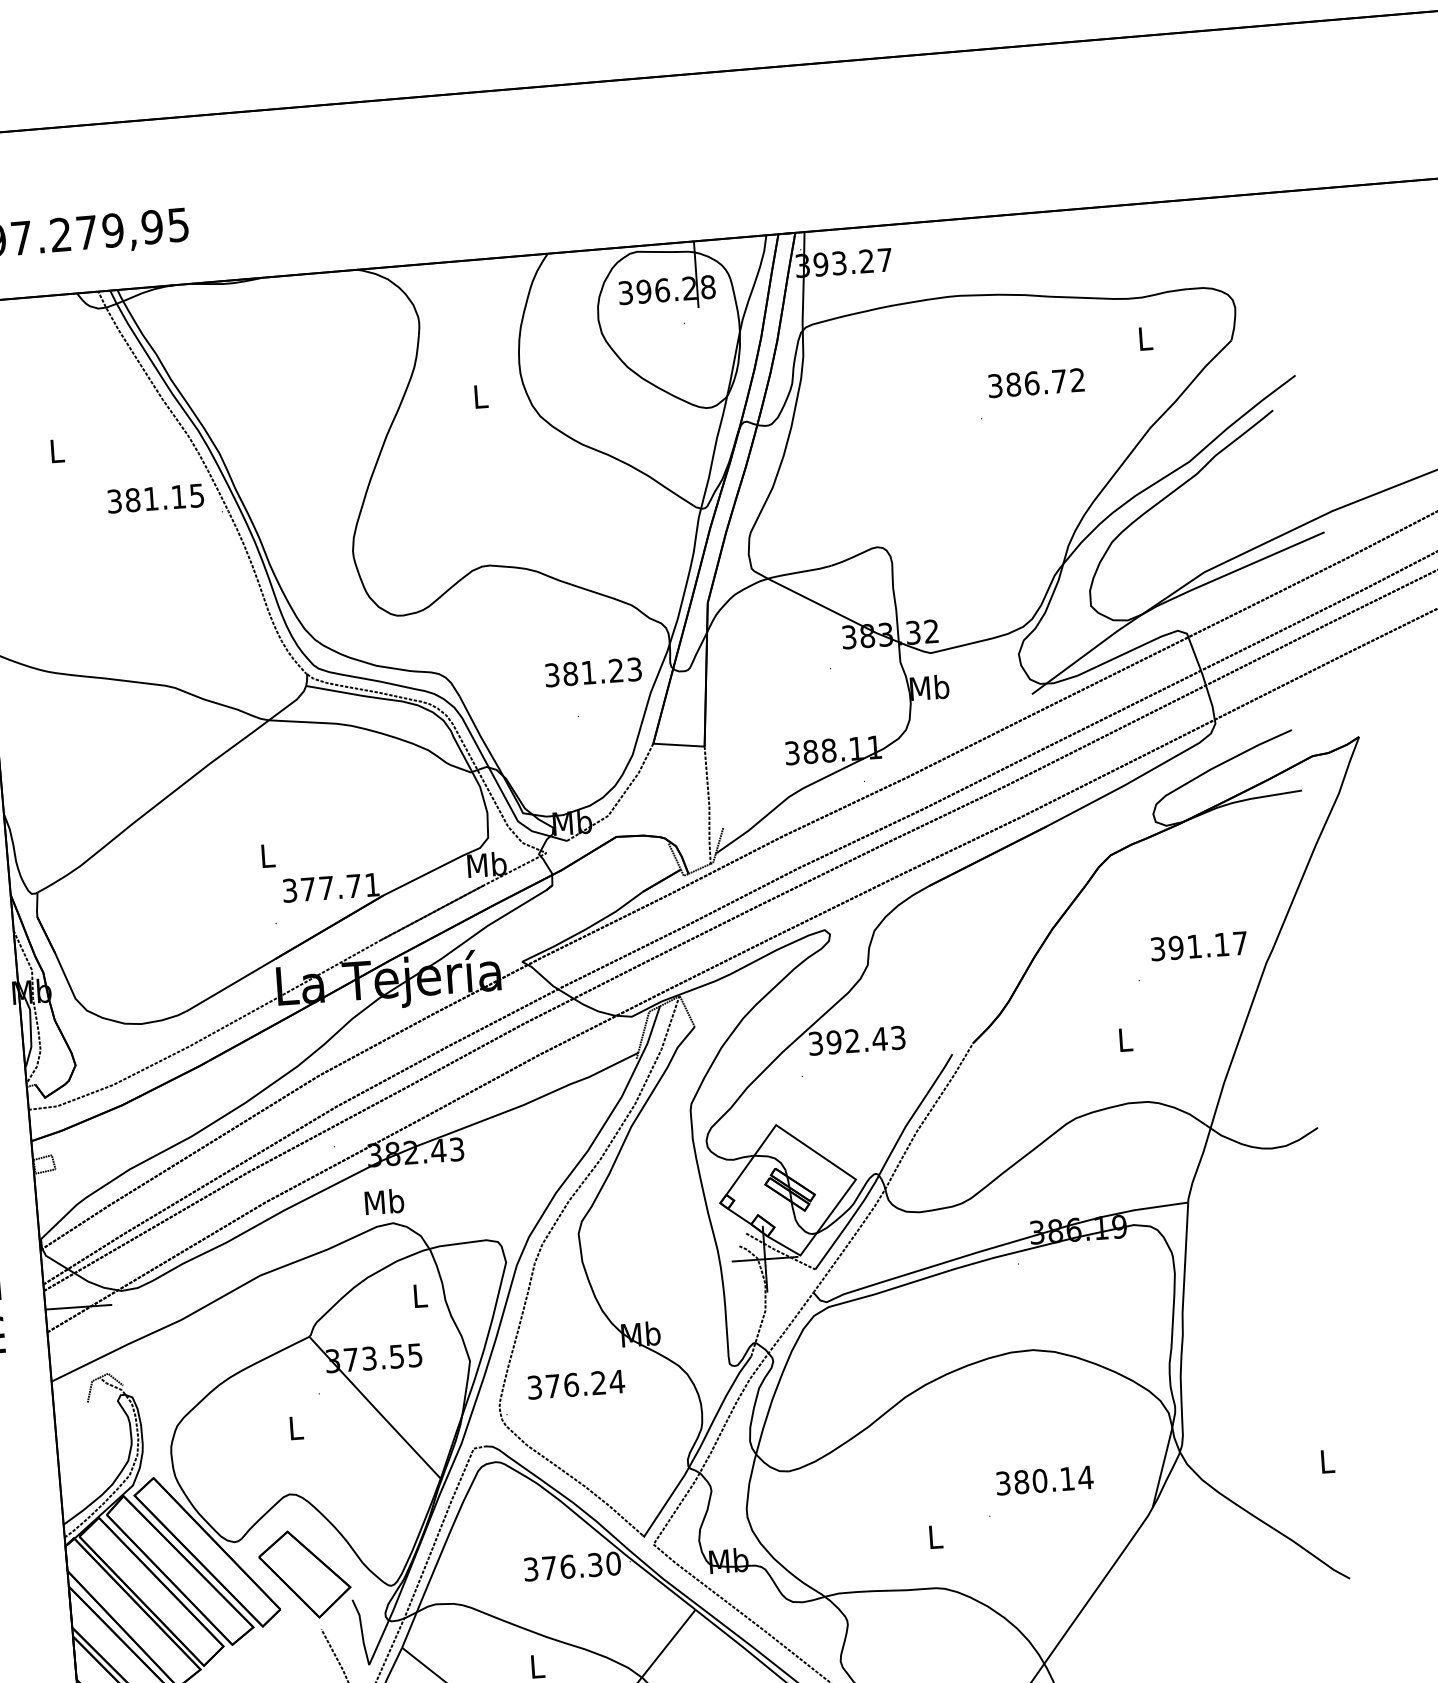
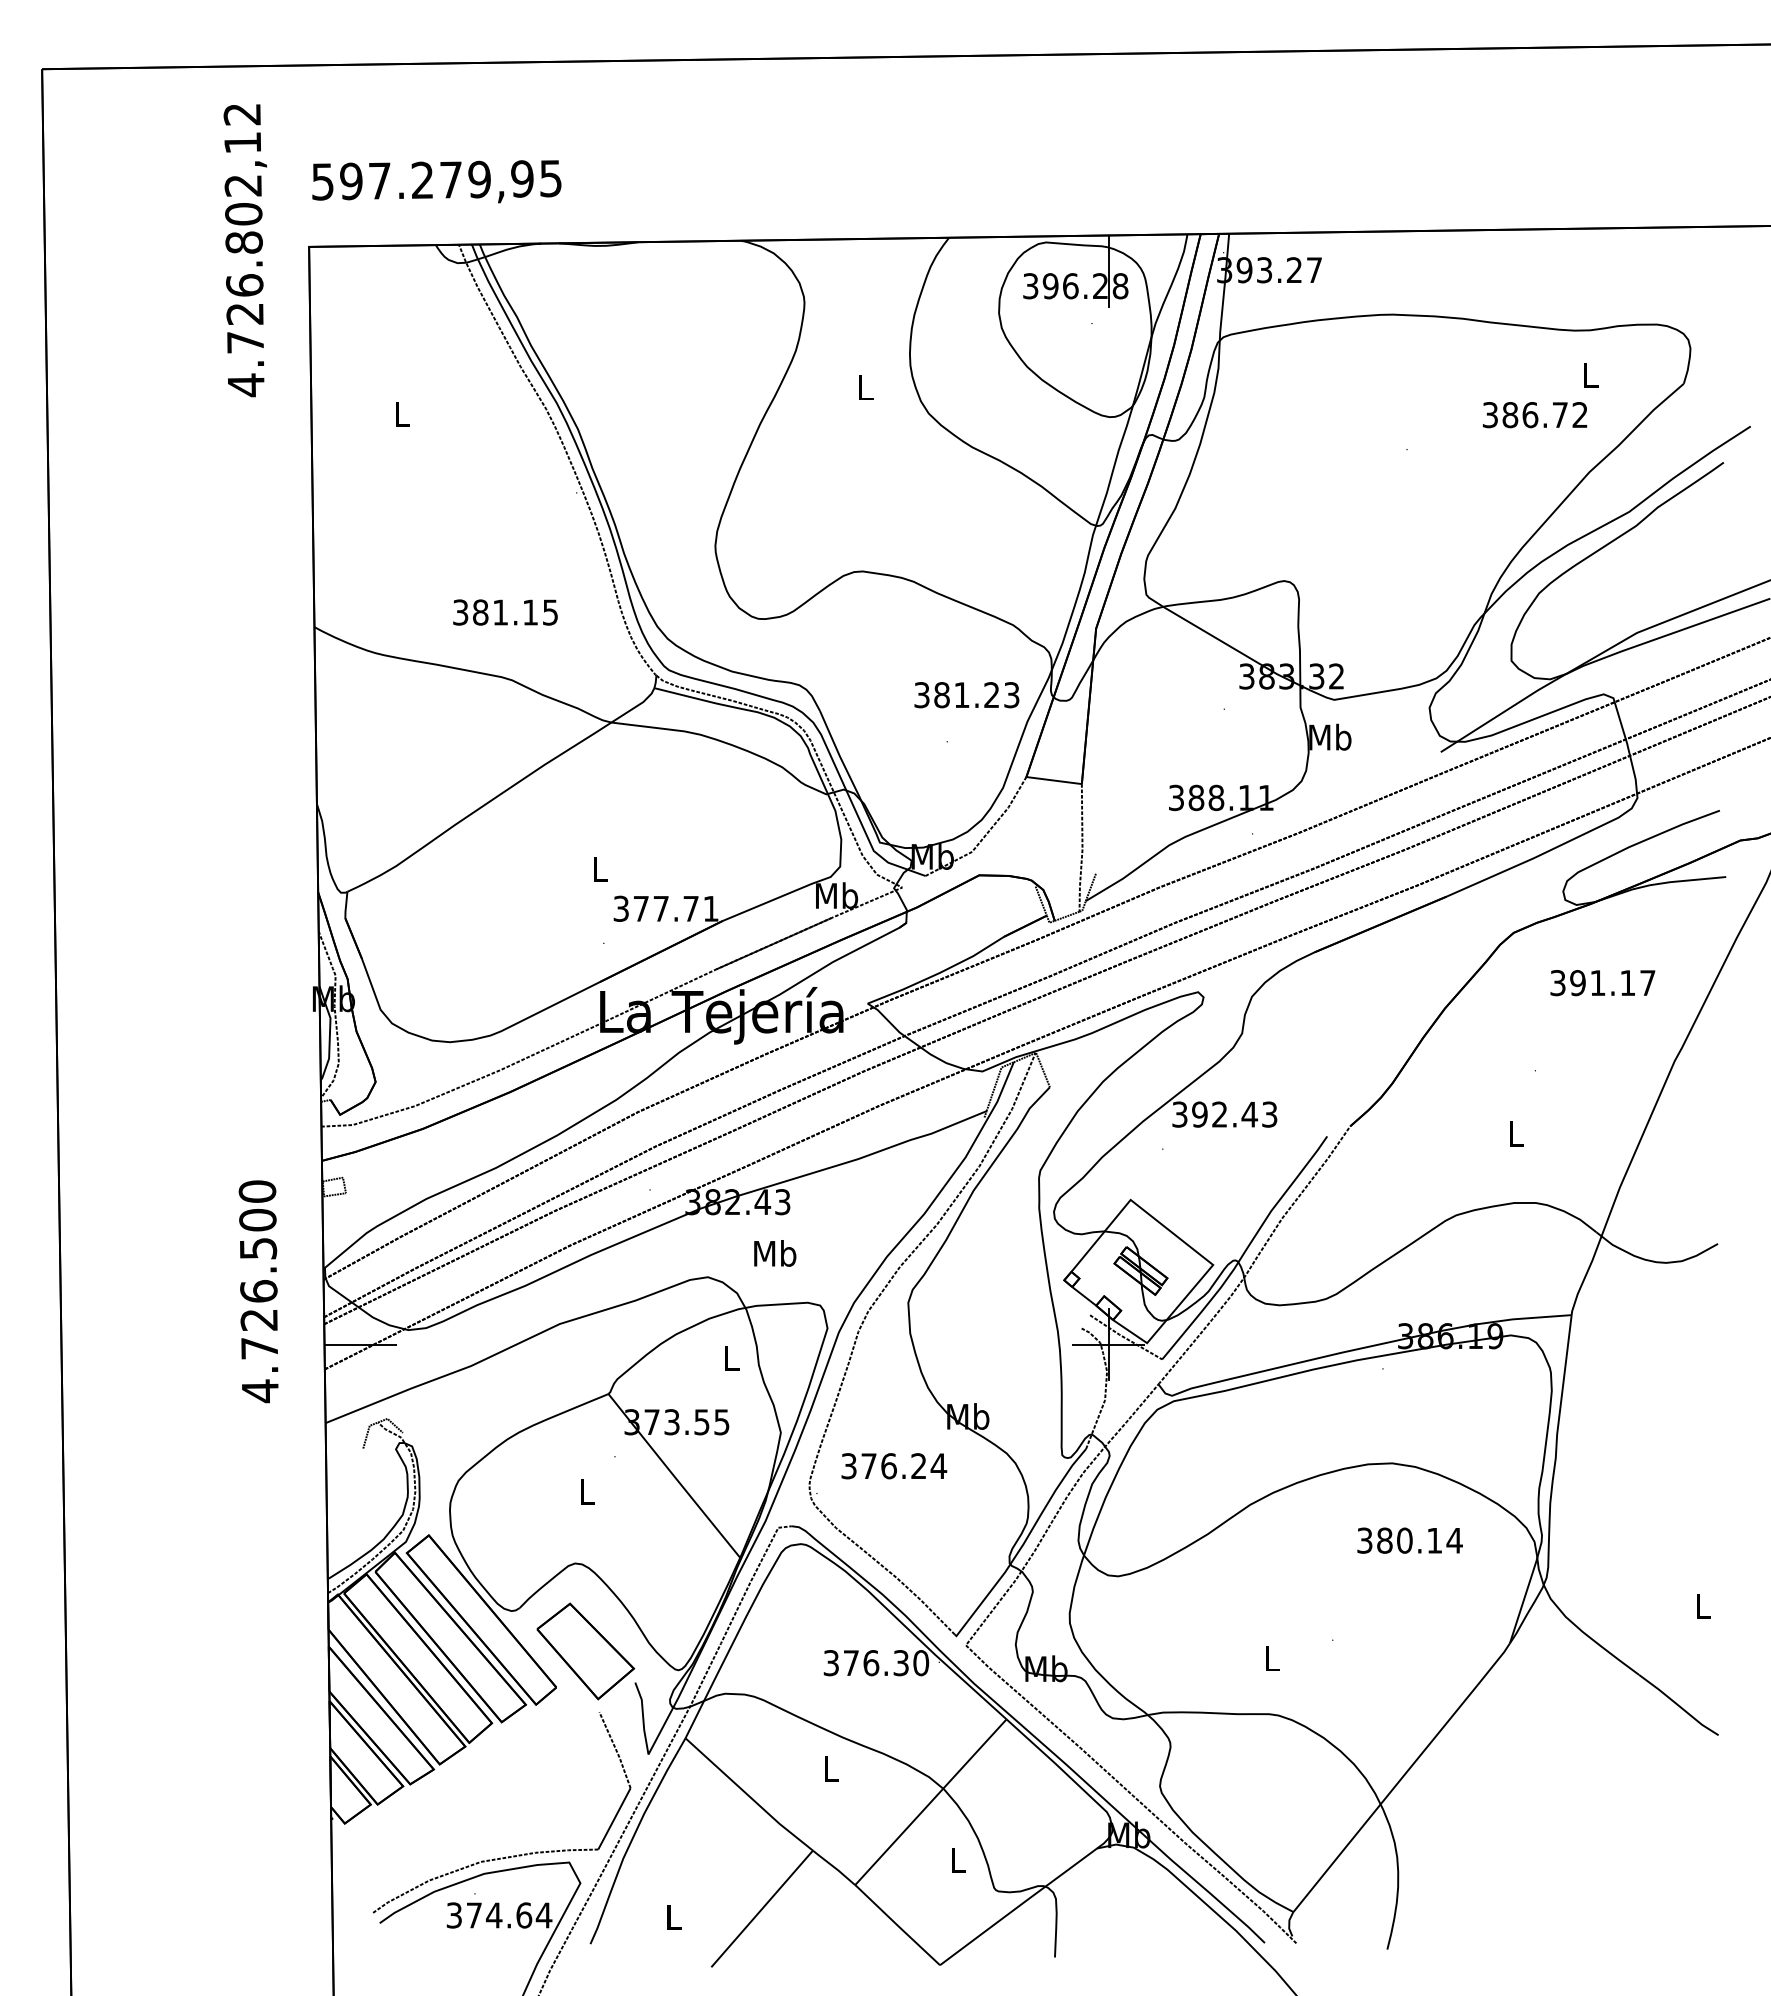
text: (1036, 383) -> (1535, 415), moved
text: (155, 498) -> (505, 612), moved
text: (1198, 946) -> (1602, 983), moved
text: (384, 1201) -> (775, 1253), moved
text: (1044, 1480) -> (1409, 1540), moved

